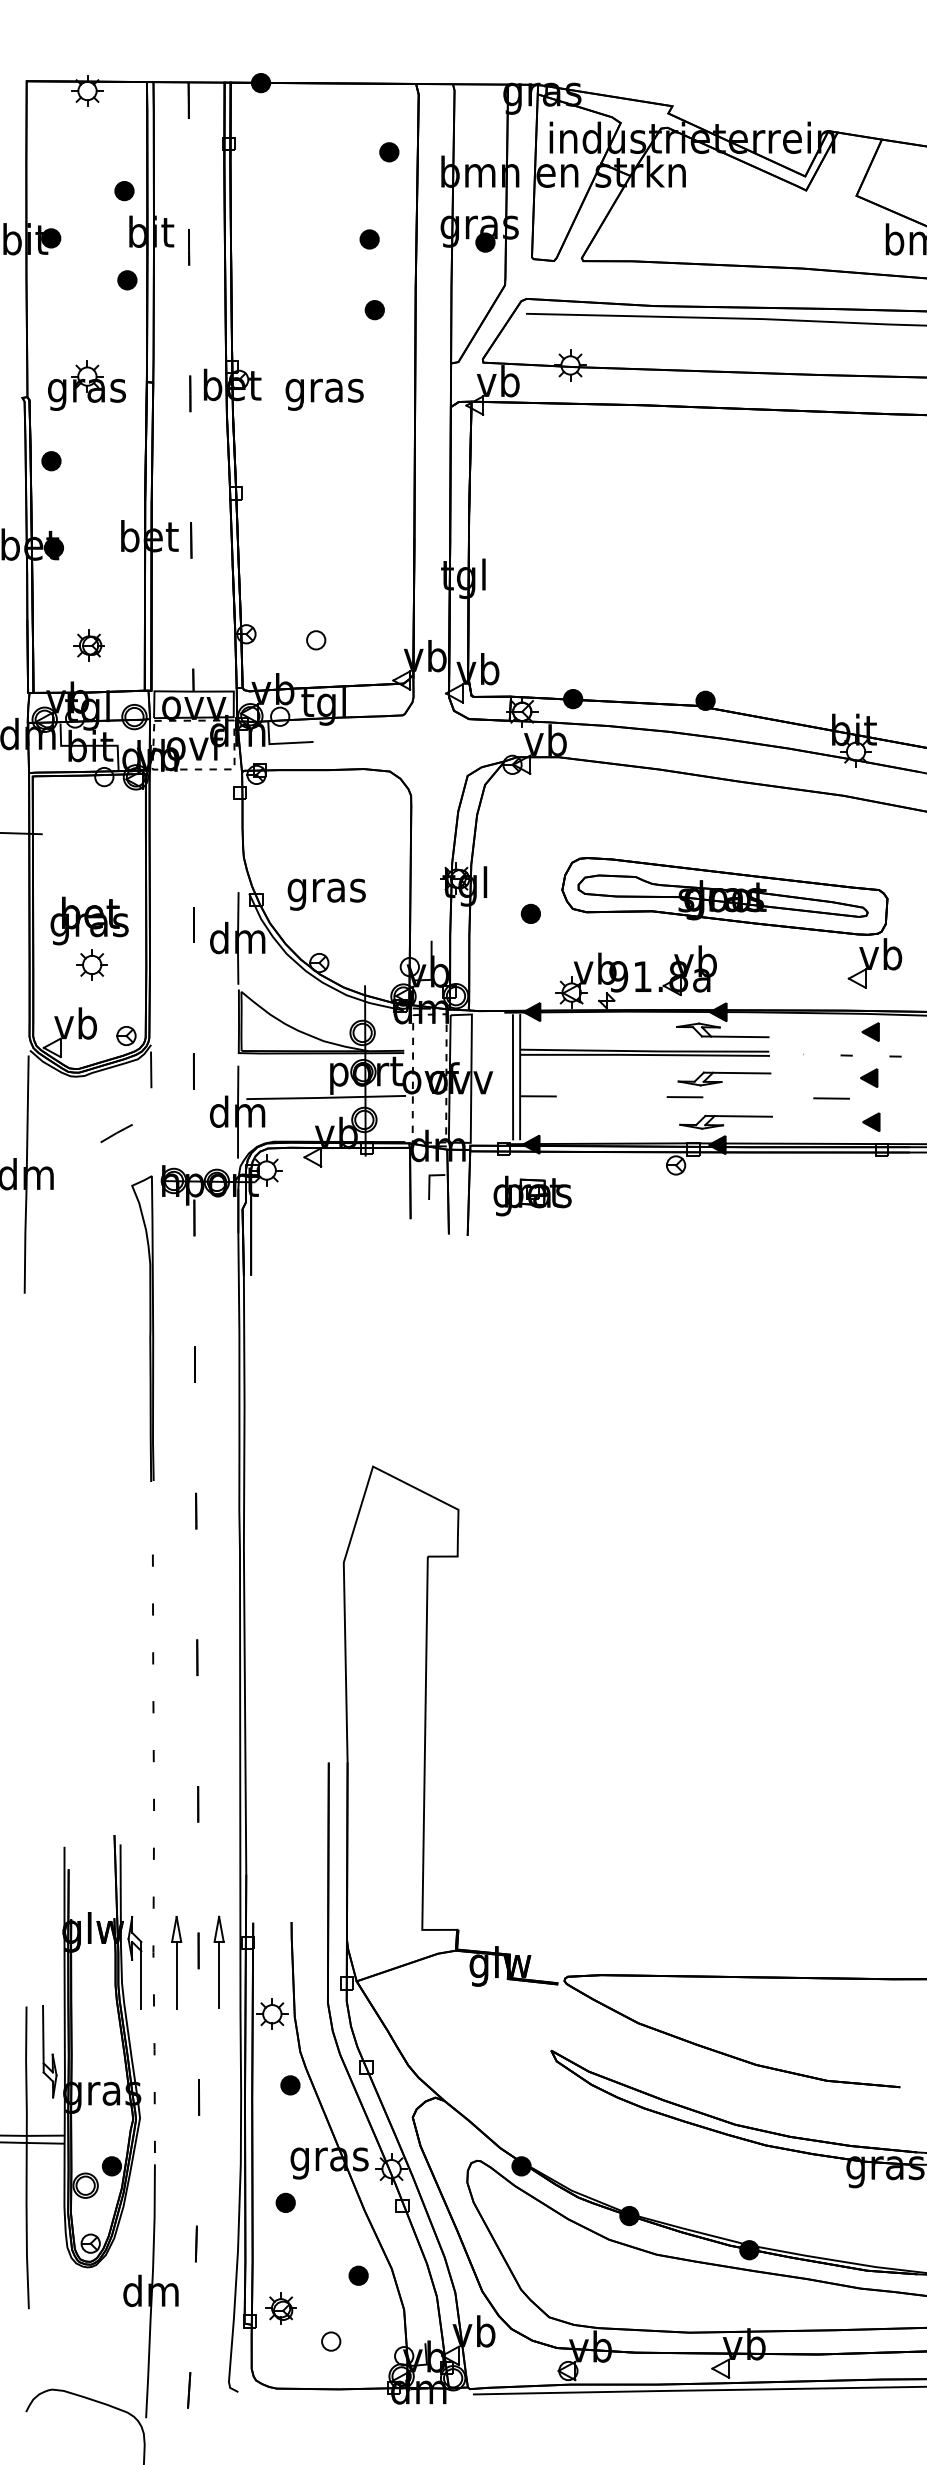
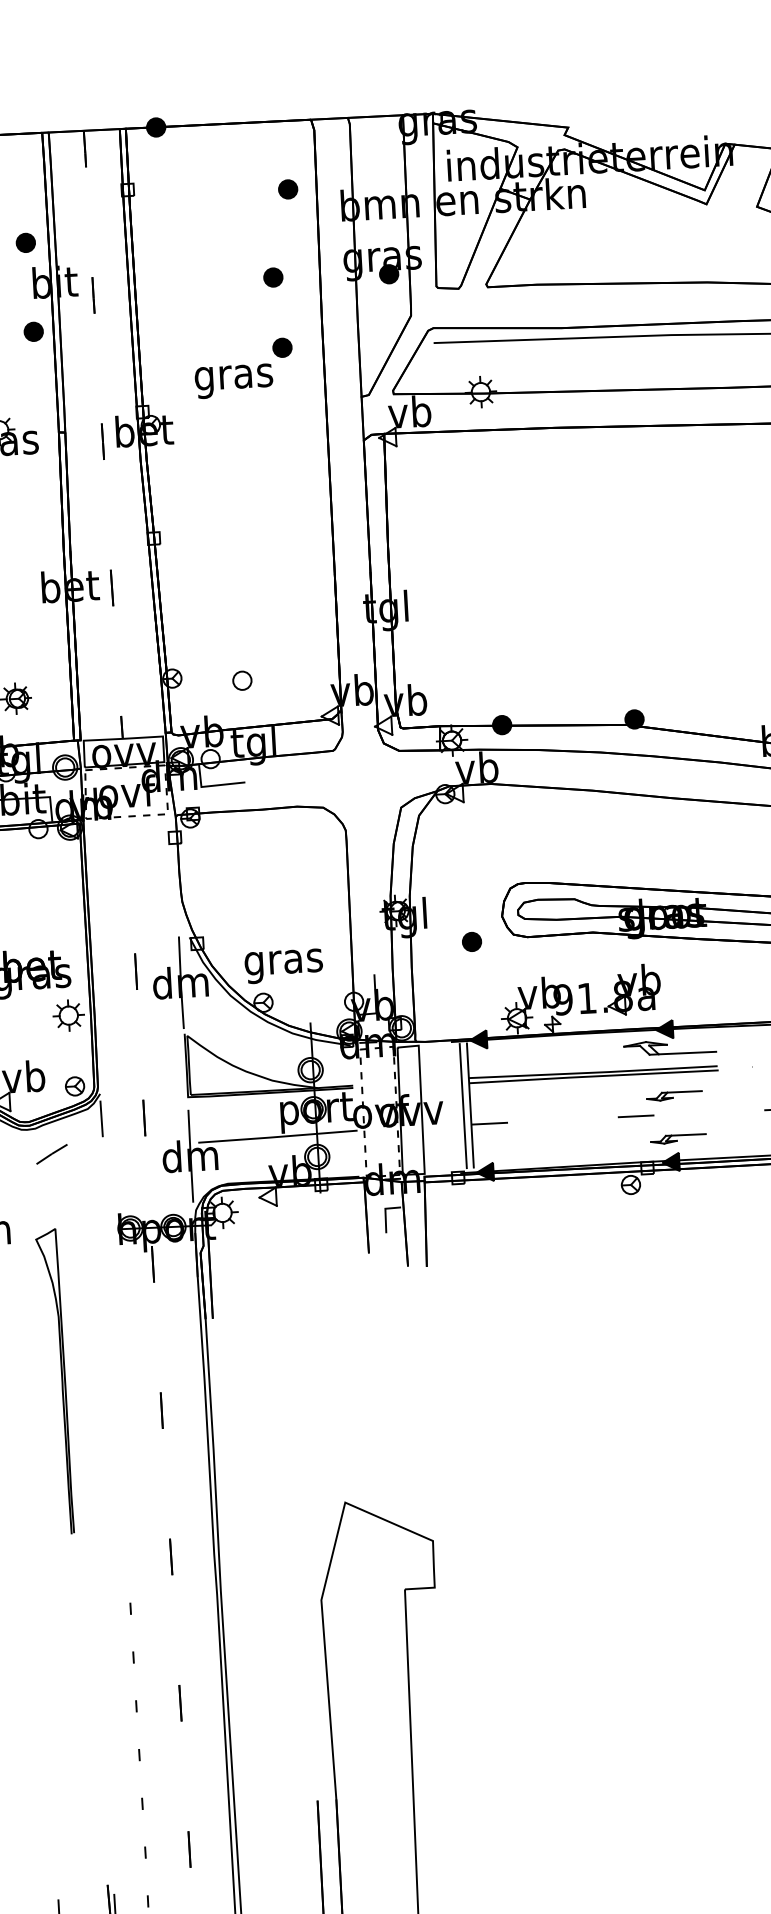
text: (324, 394) -> (233, 380), moved
text: (326, 894) -> (283, 966), moved
part: (91, 964) -> (68, 1015), moved
part: (724, 1078) -> (674, 1095), size x0.6
part: (725, 1121) -> (677, 1138), size x0.6
line: (116, 1133) -> (51, 1154), moved
part: (532, 1195) -> (489, 1223), removed
curve: (149, 1328) -> (61, 1381), moved

